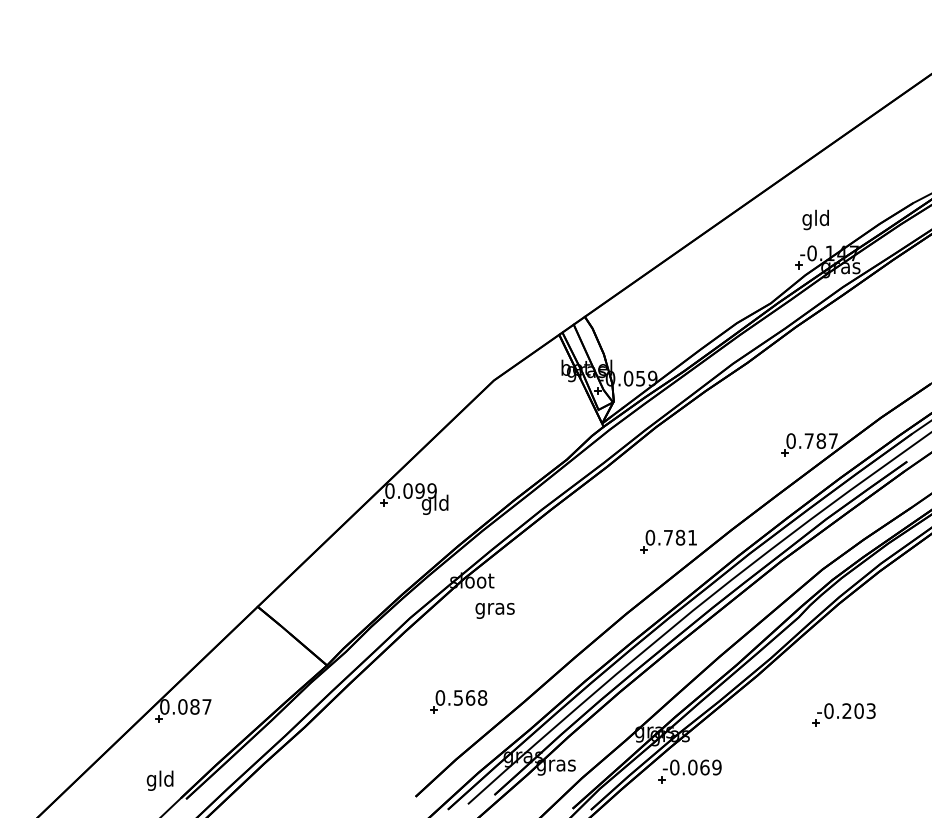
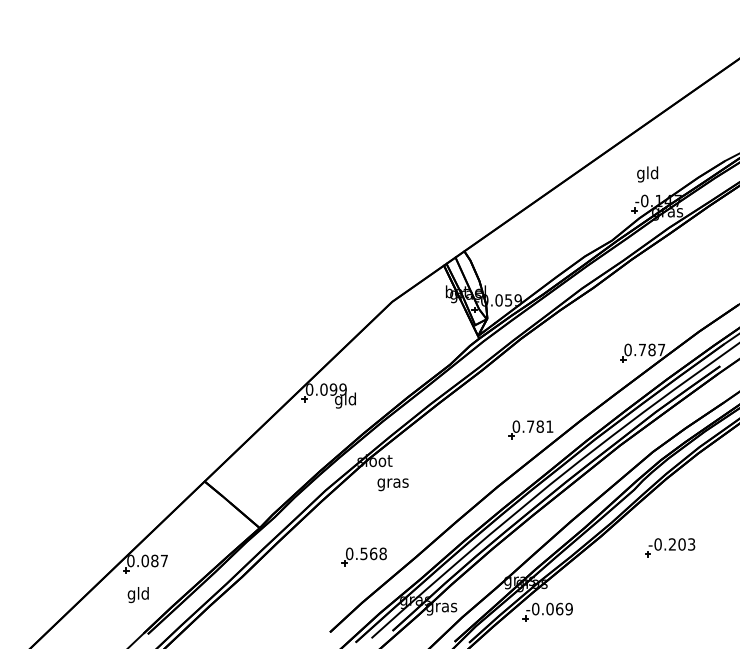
part: (843, 714) -> (669, 547), moved
text: (159, 780) -> (137, 594), moved

